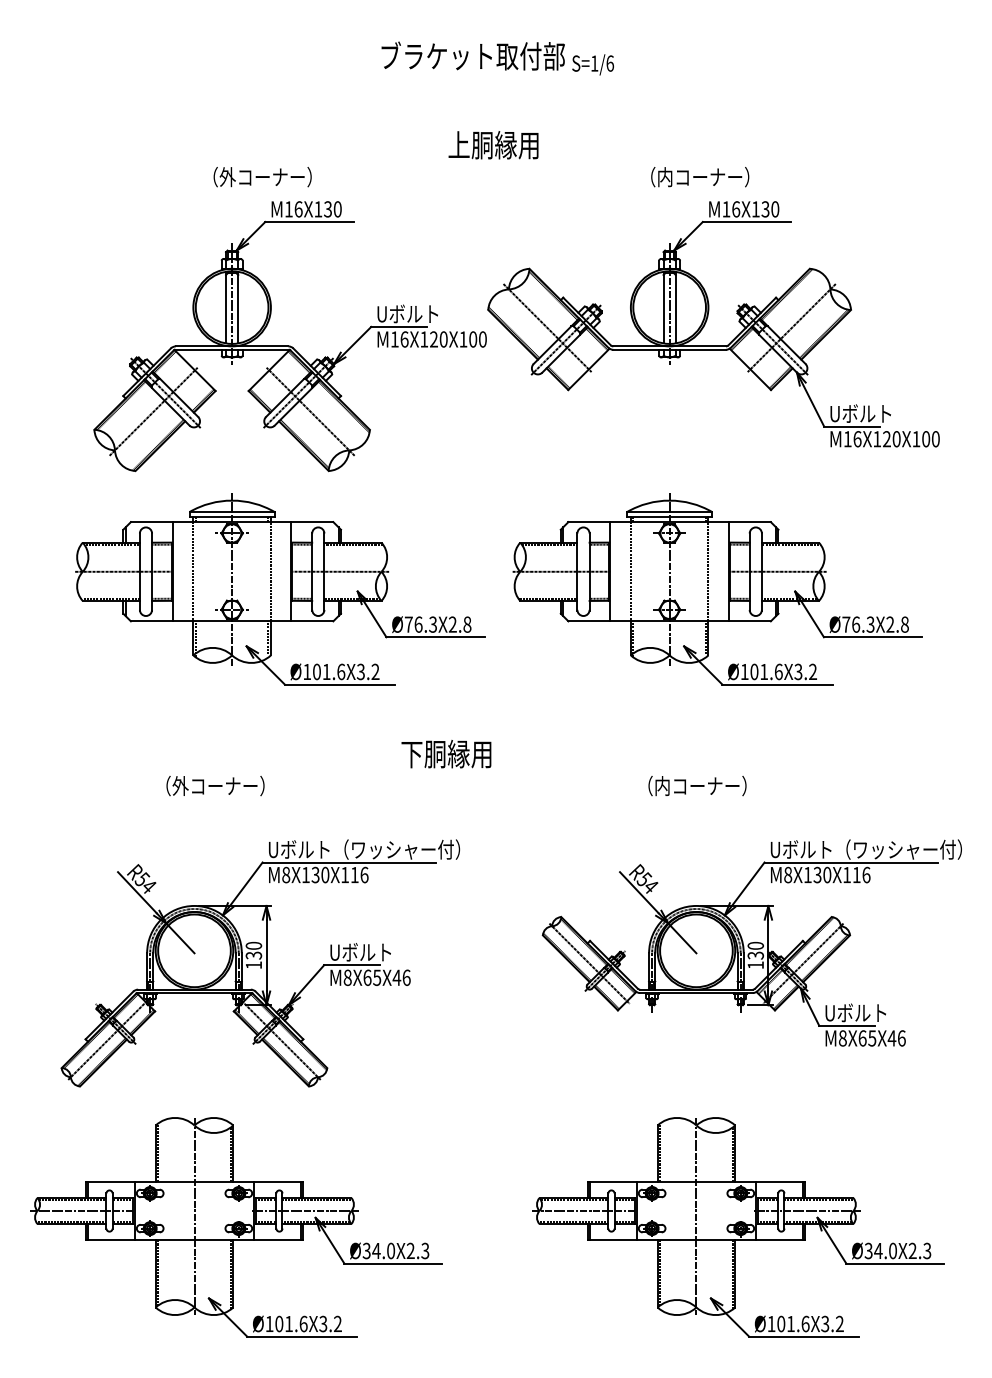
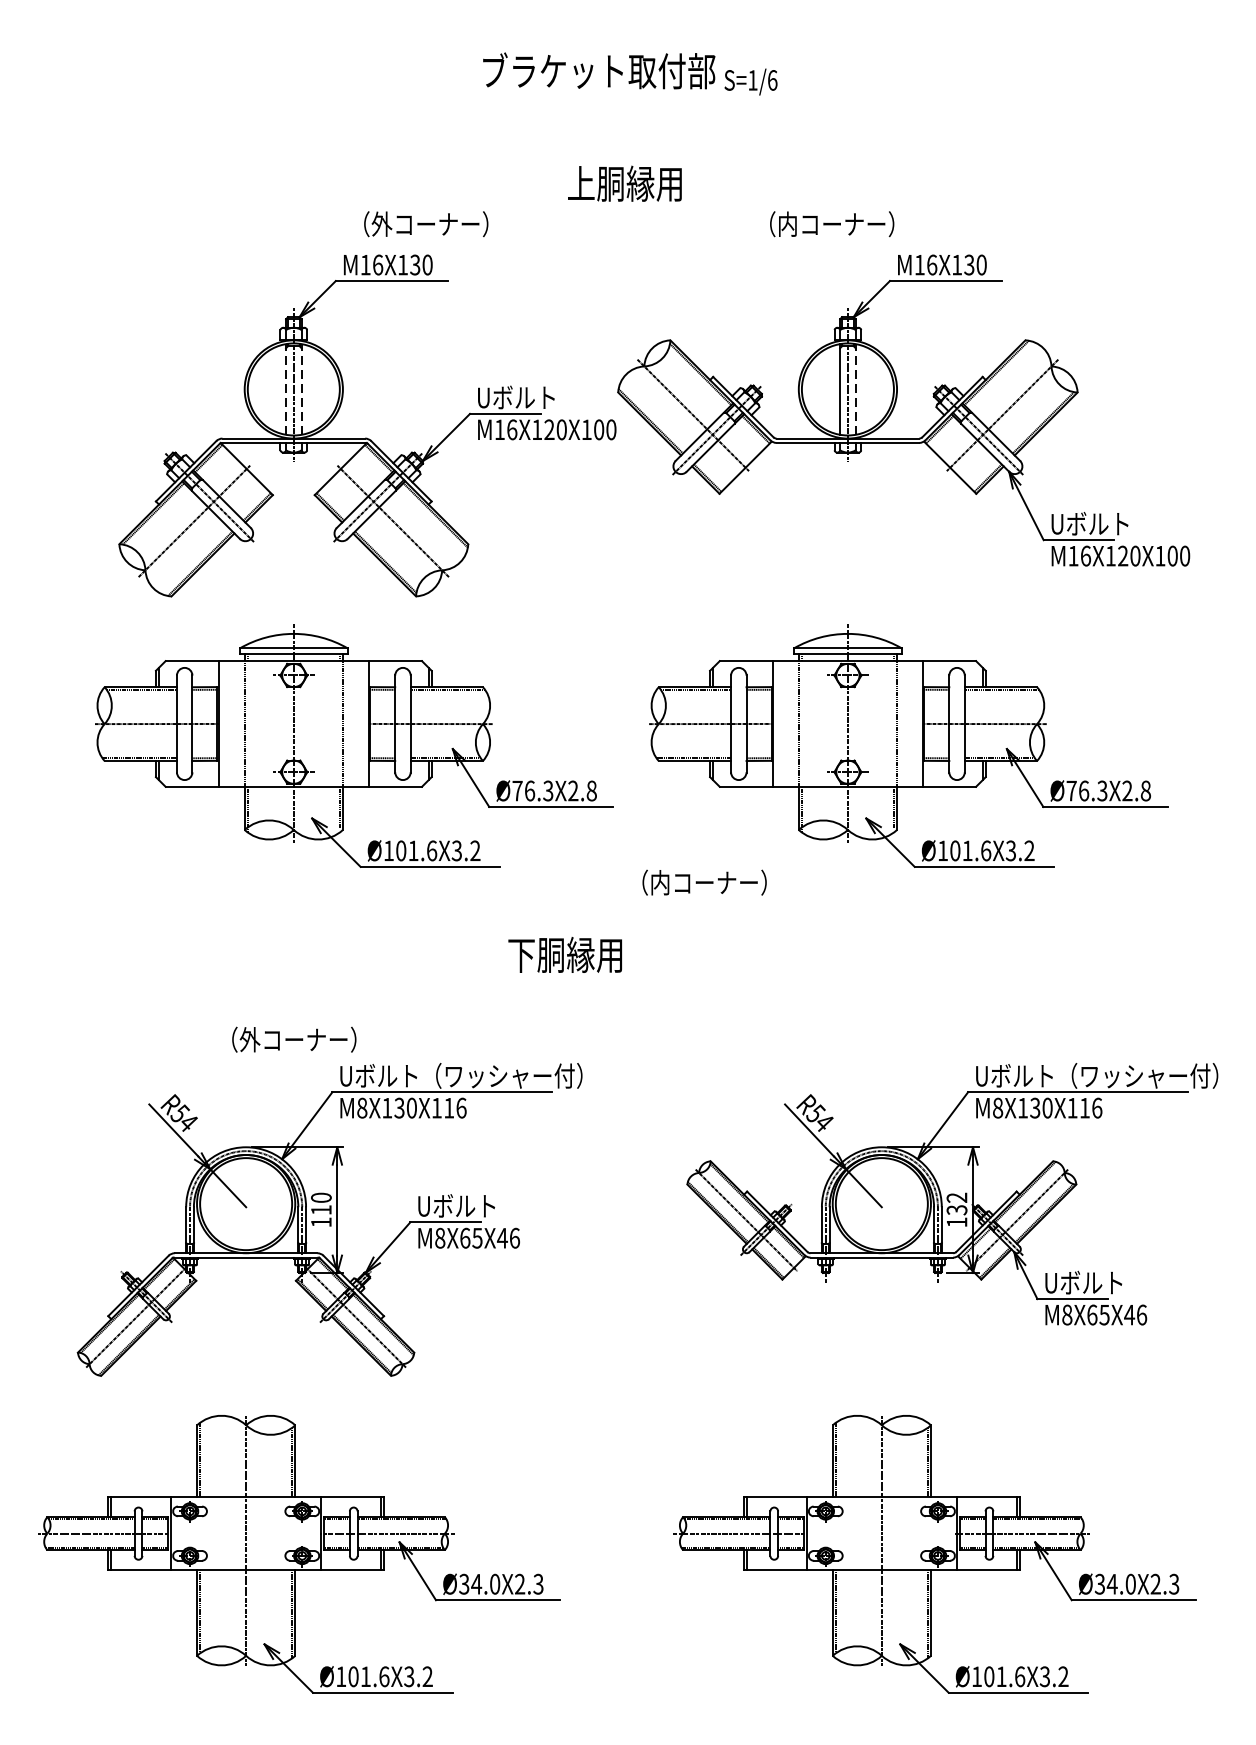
text: (262, 177) -> (425, 224), moved
text: (700, 177) -> (832, 224), moved
line: (226, 307) -> (286, 389), solid -> dashed
line: (238, 307) -> (301, 389), solid -> dashed
line: (675, 307) -> (855, 389), solid -> dashed
text: (215, 786) -> (294, 1040), moved
text: (697, 786) -> (704, 883), moved
text: (755, 945) -> (956, 1197), 130 -> 132
text: (253, 955) -> (320, 1210), 130 -> 110

